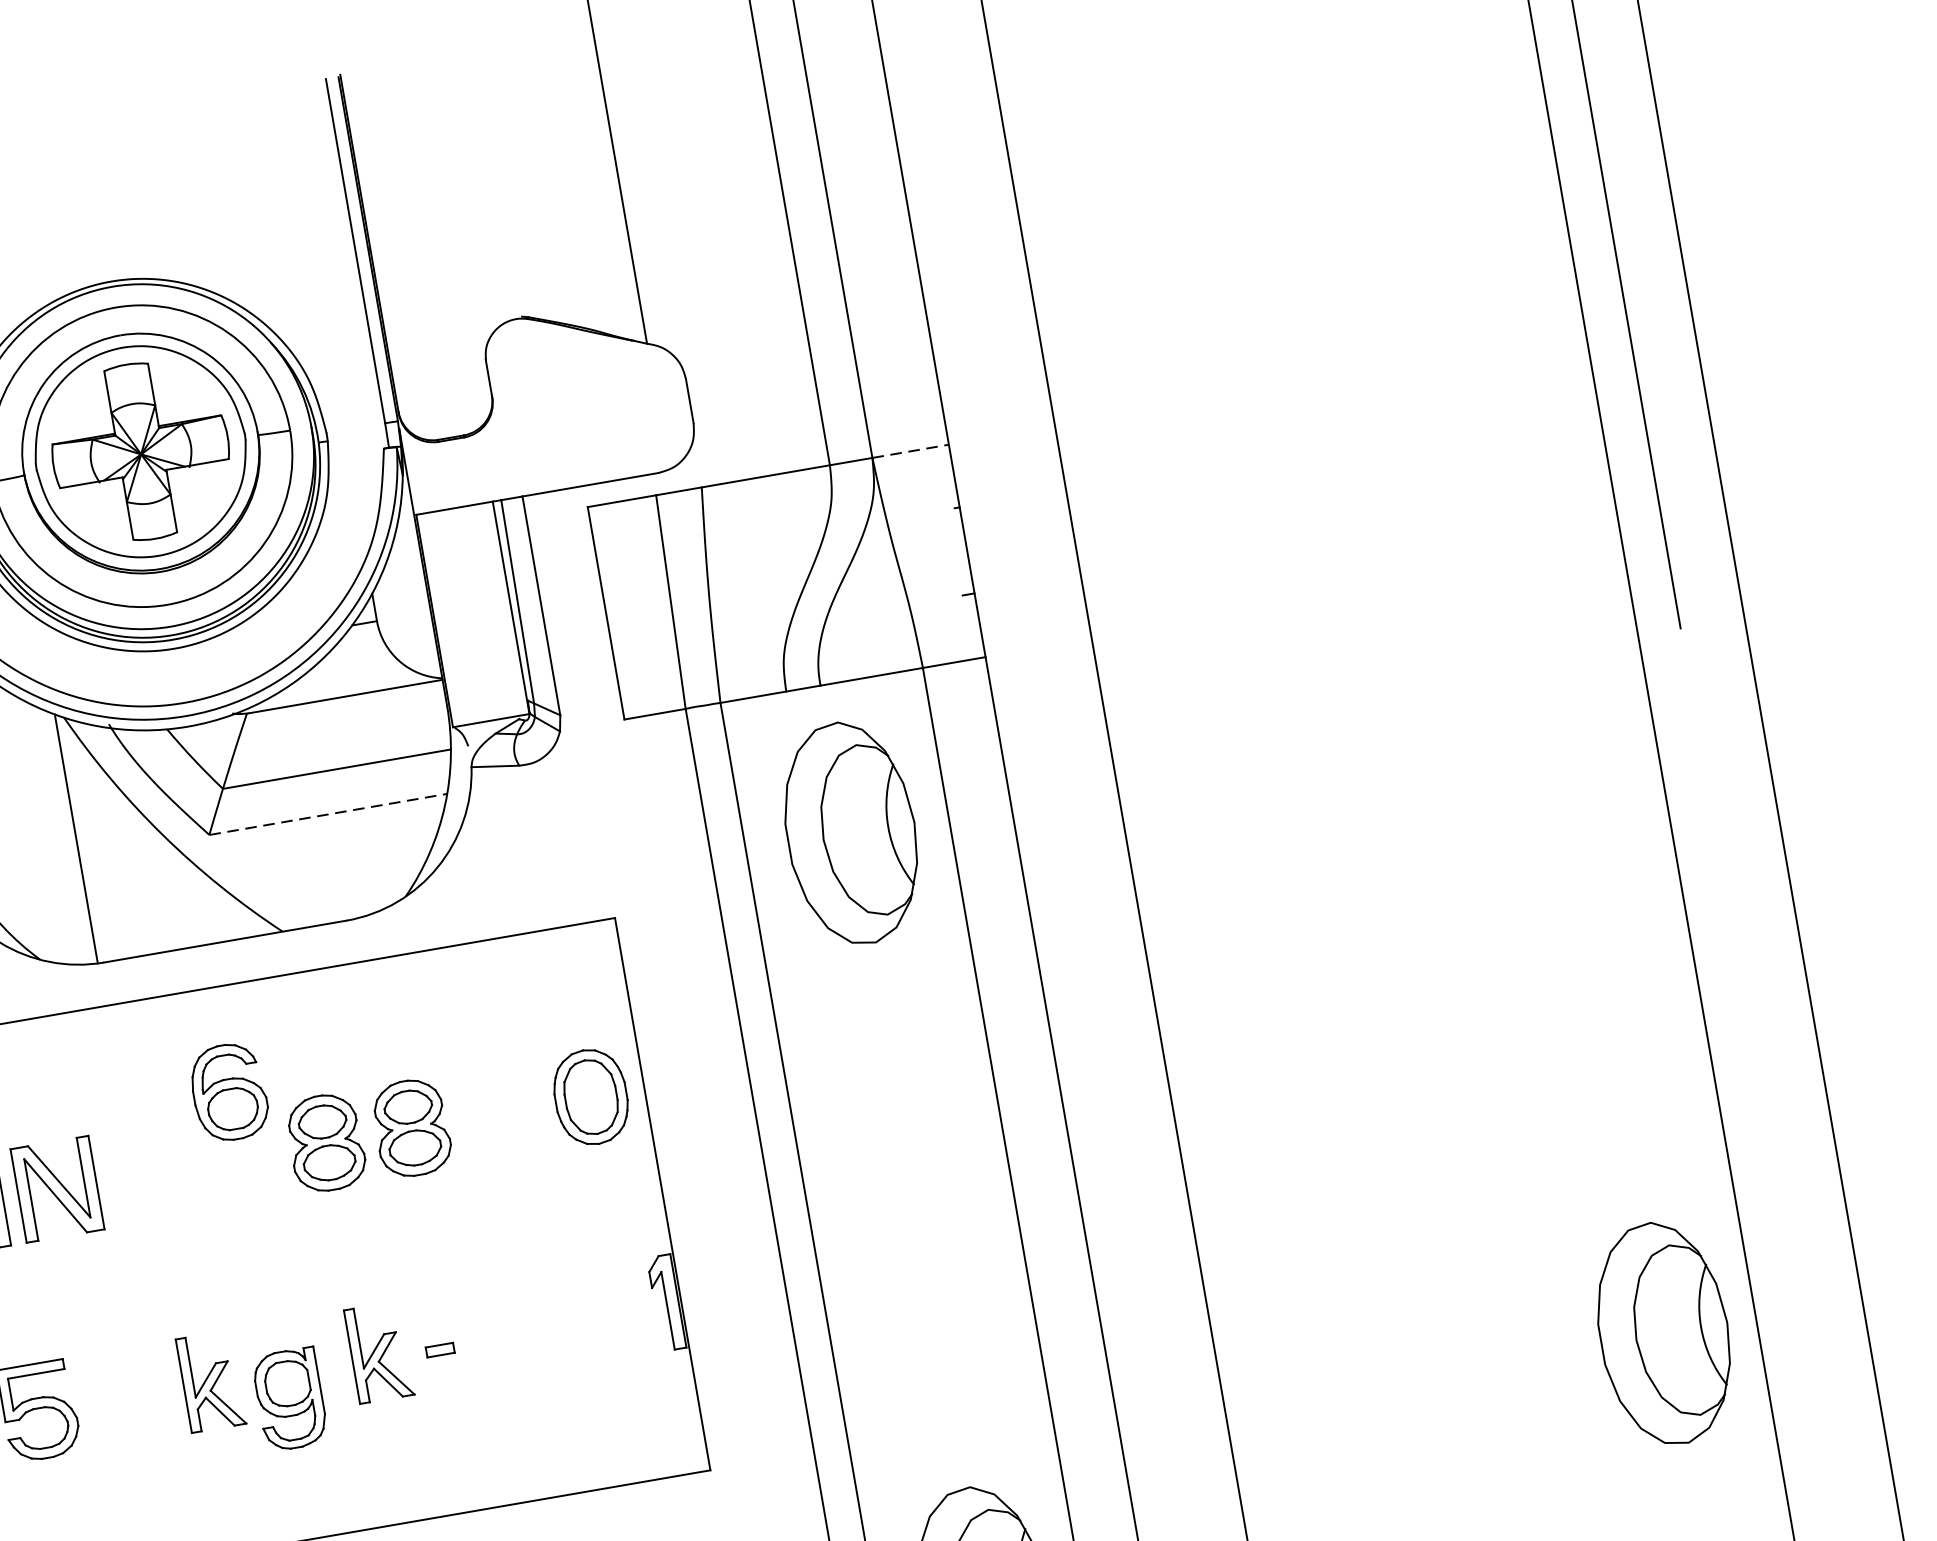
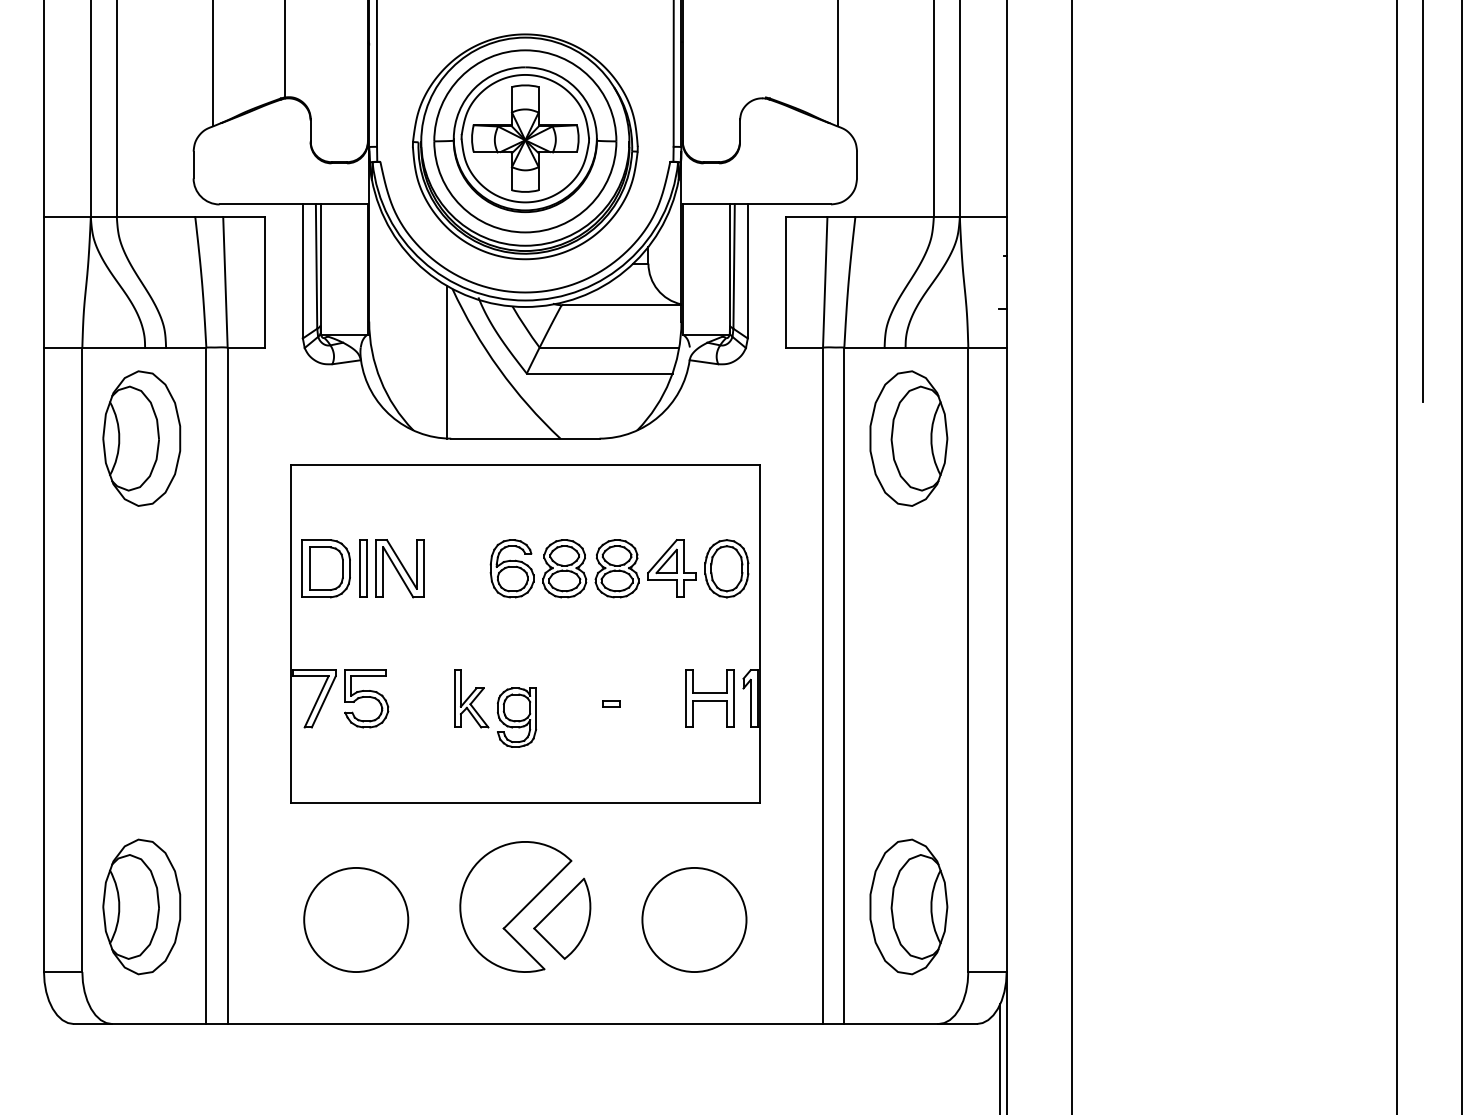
line: (911, 451) -> (983, 217), dashed -> solid
line: (328, 814) -> (599, 373), dashed -> solid
part: (228, 1092) -> (511, 568), moved
part: (500, 1112) -> (671, 568), added
part: (599, 1313) -> (709, 698), added
part: (1663, 1333) -> (1340, 819), removed
part: (378, 1352) -> (574, 698), removed

